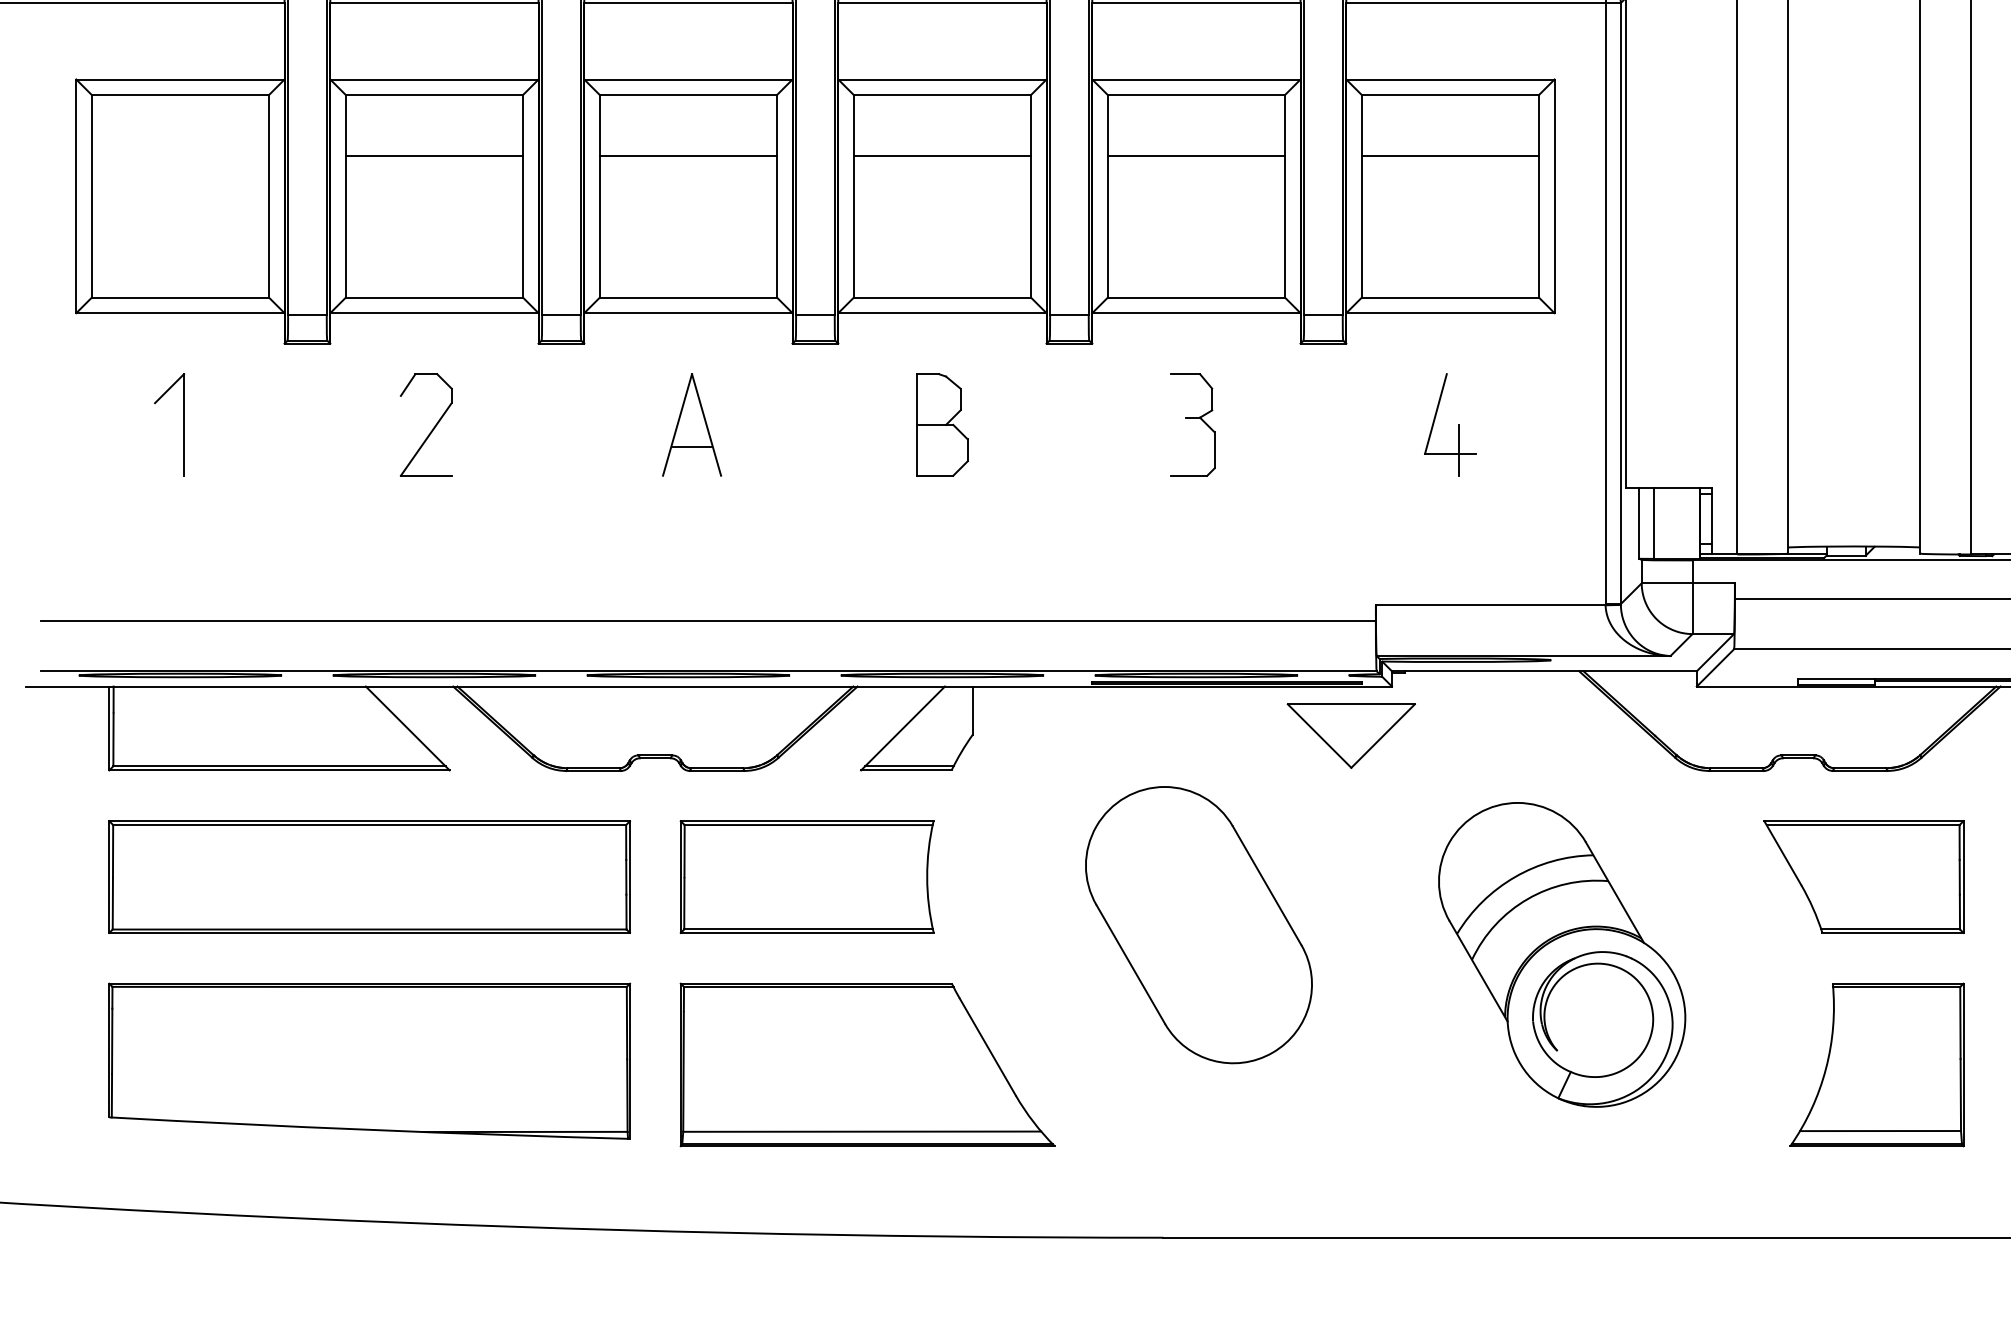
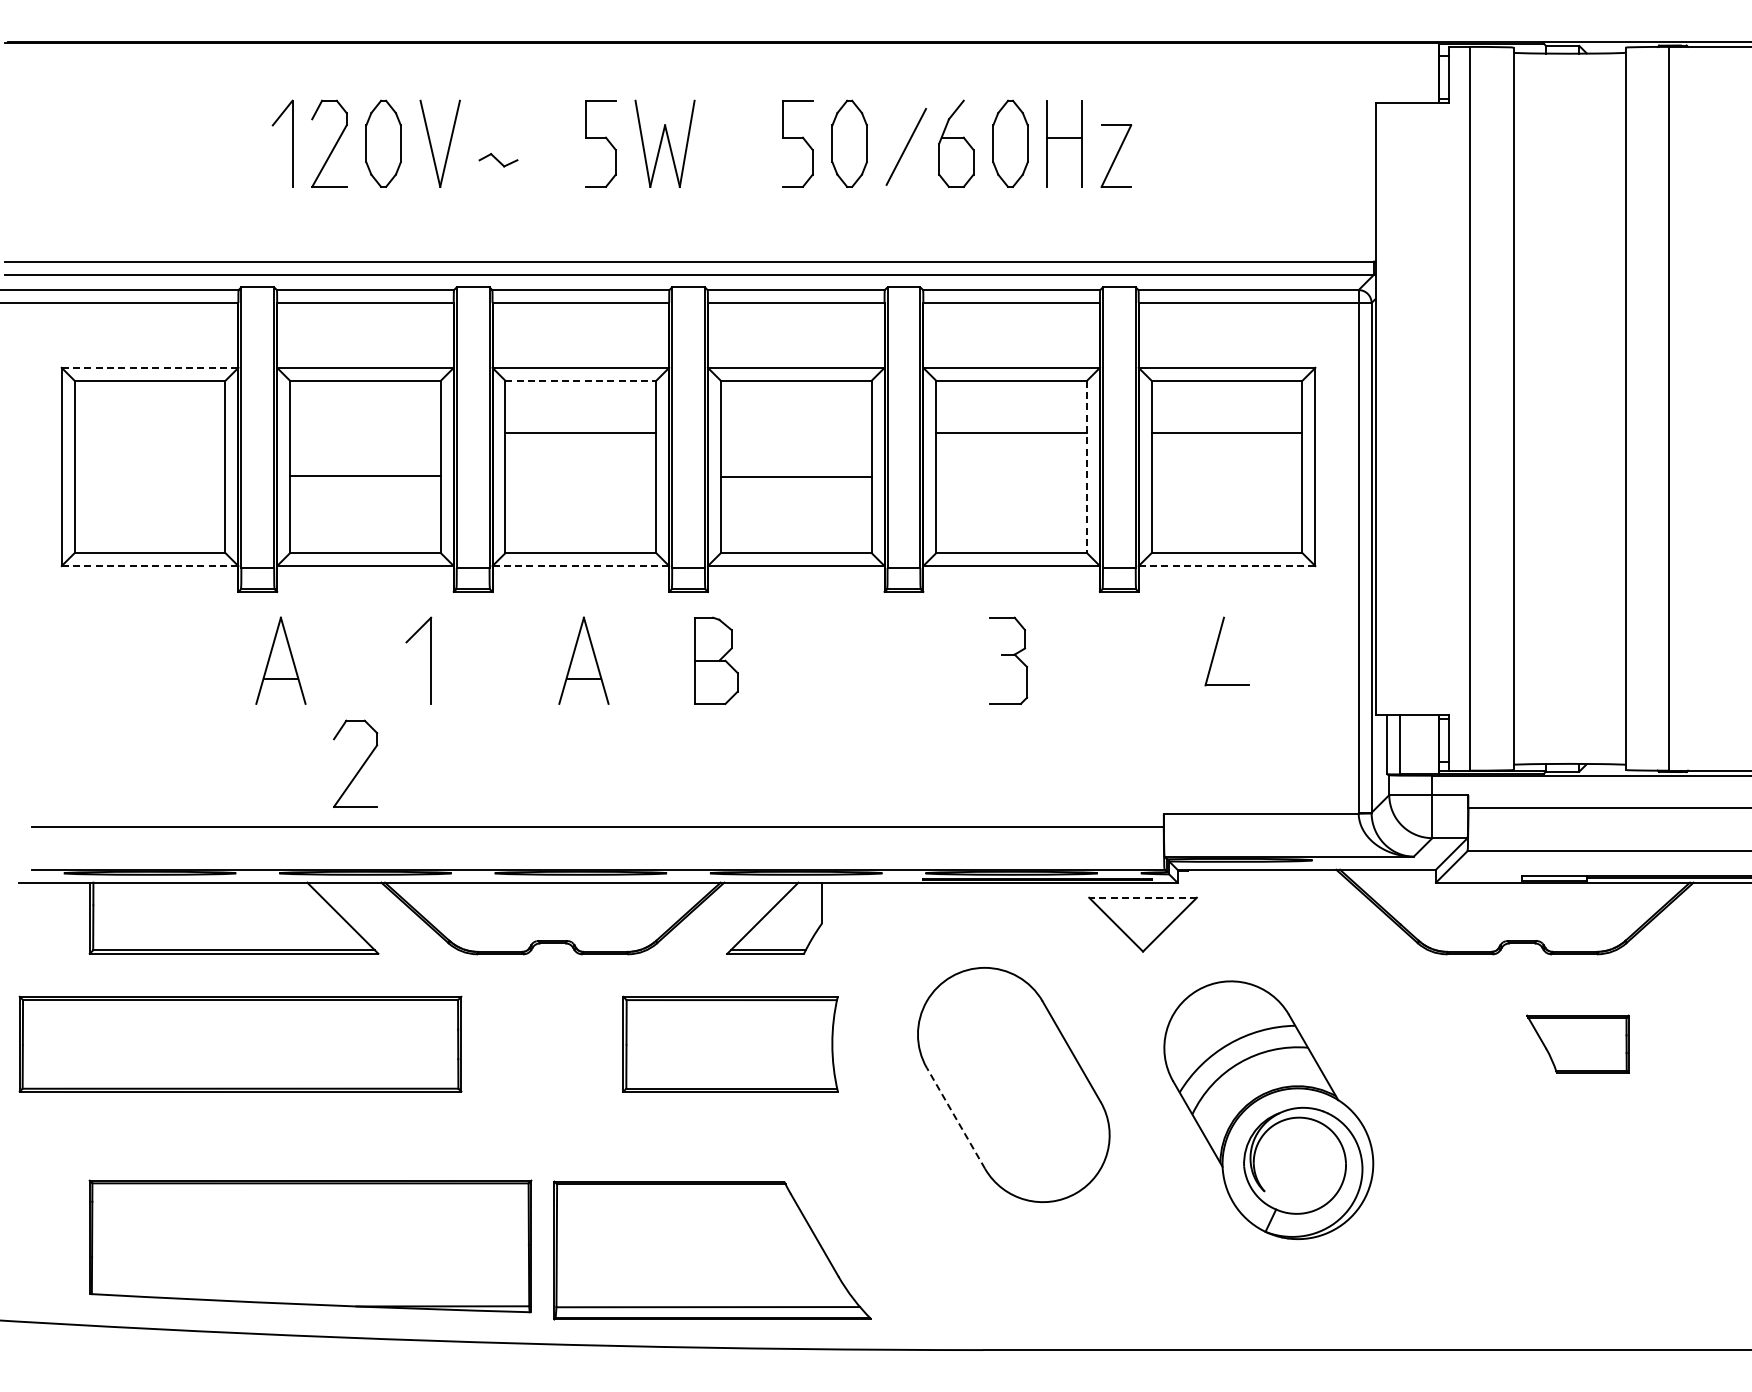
line: (180, 79) -> (150, 367), solid -> dashed
line: (689, 94) -> (581, 380), solid -> dashed
line: (434, 155) -> (365, 475), moved
line: (941, 155) -> (795, 476), moved
line: (1285, 196) -> (1087, 467), solid -> dashed
line: (179, 313) -> (149, 566), solid -> dashed
line: (688, 313) -> (580, 566), solid -> dashed
line: (1449, 313) -> (1226, 566), solid -> dashed
part: (183, 424) -> (430, 660), moved
part: (334, 424) -> (280, 660), added
part: (942, 424) -> (716, 660), moved
part: (433, 426) -> (361, 765), moved
line: (1459, 449) -> (1234, 681), removed
line: (1351, 704) -> (1143, 897), solid -> dashed
part: (369, 876) -> (240, 1043), moved
part: (807, 876) -> (730, 1043), moved
part: (1863, 876) -> (1577, 1043), size x0.6
part: (1561, 954) -> (1268, 1109), moved
line: (1130, 963) -> (955, 1117), solid -> dashed
part: (369, 1061) -> (310, 1246), moved
part: (867, 1064) -> (712, 1250), moved
part: (1876, 1064) -> (1588, 1203), removed

